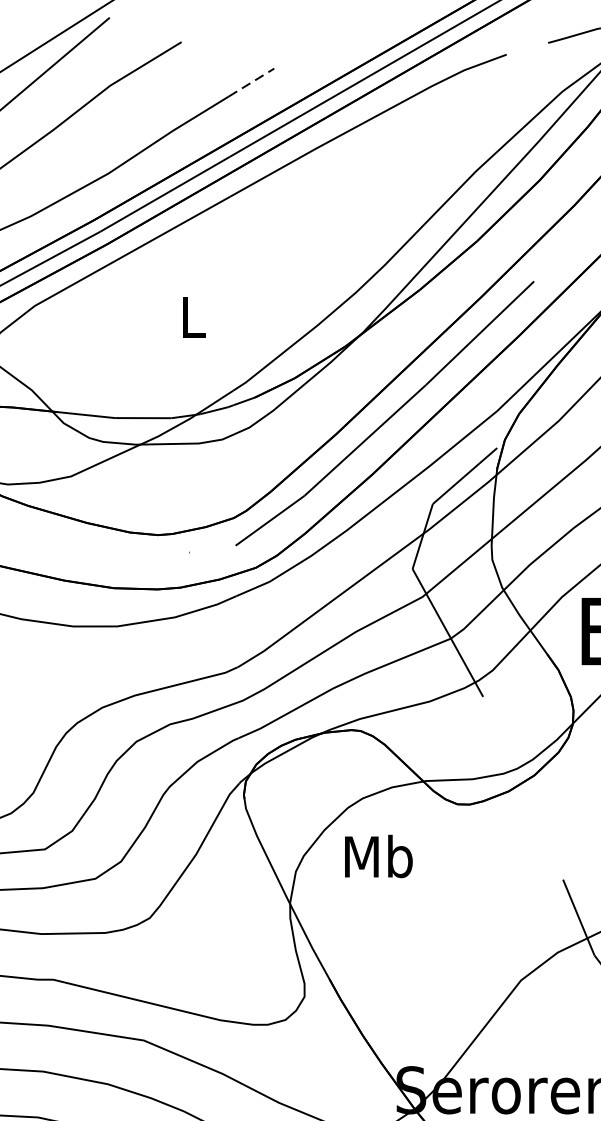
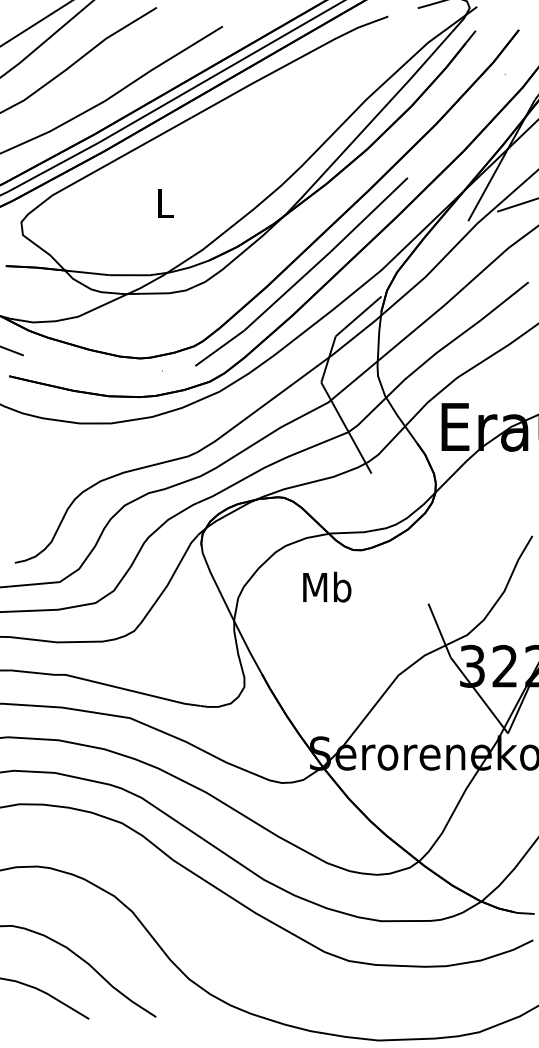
line: (251, 82) -> (206, 36), dashed -> solid
text: (379, 855) -> (327, 586), moved

